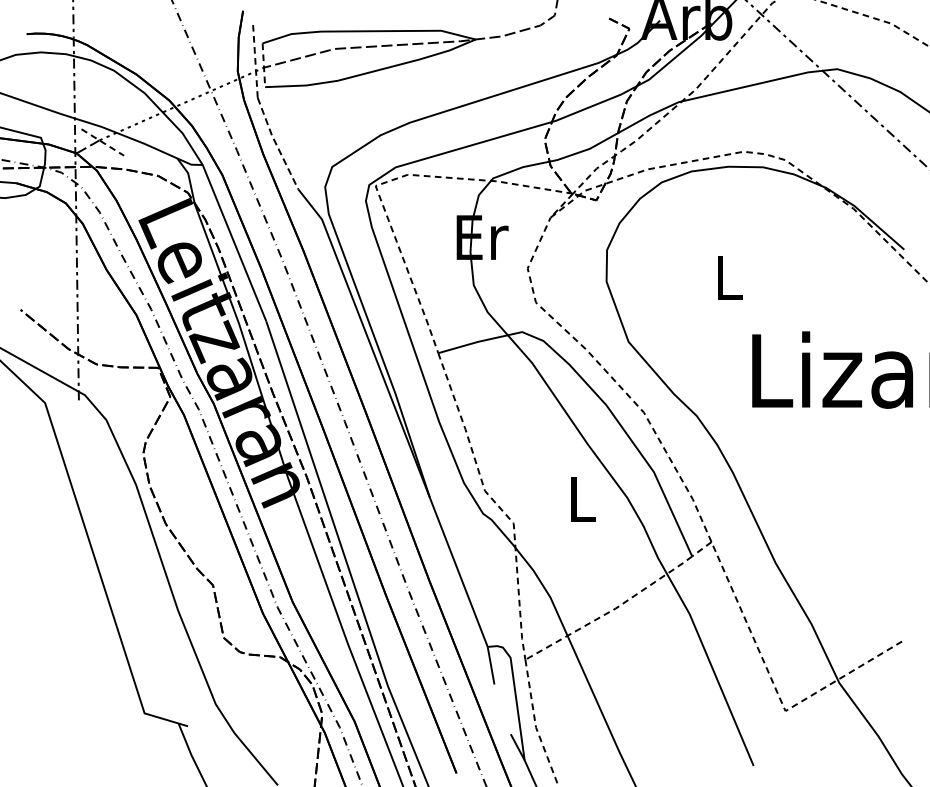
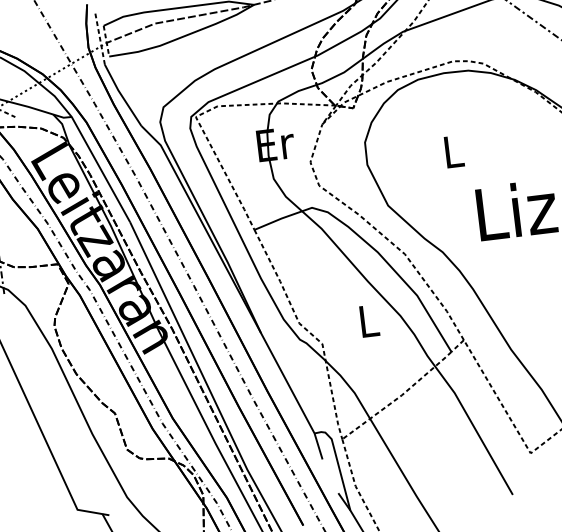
line: (276, 143) -> (122, 95), dashed -> solid

